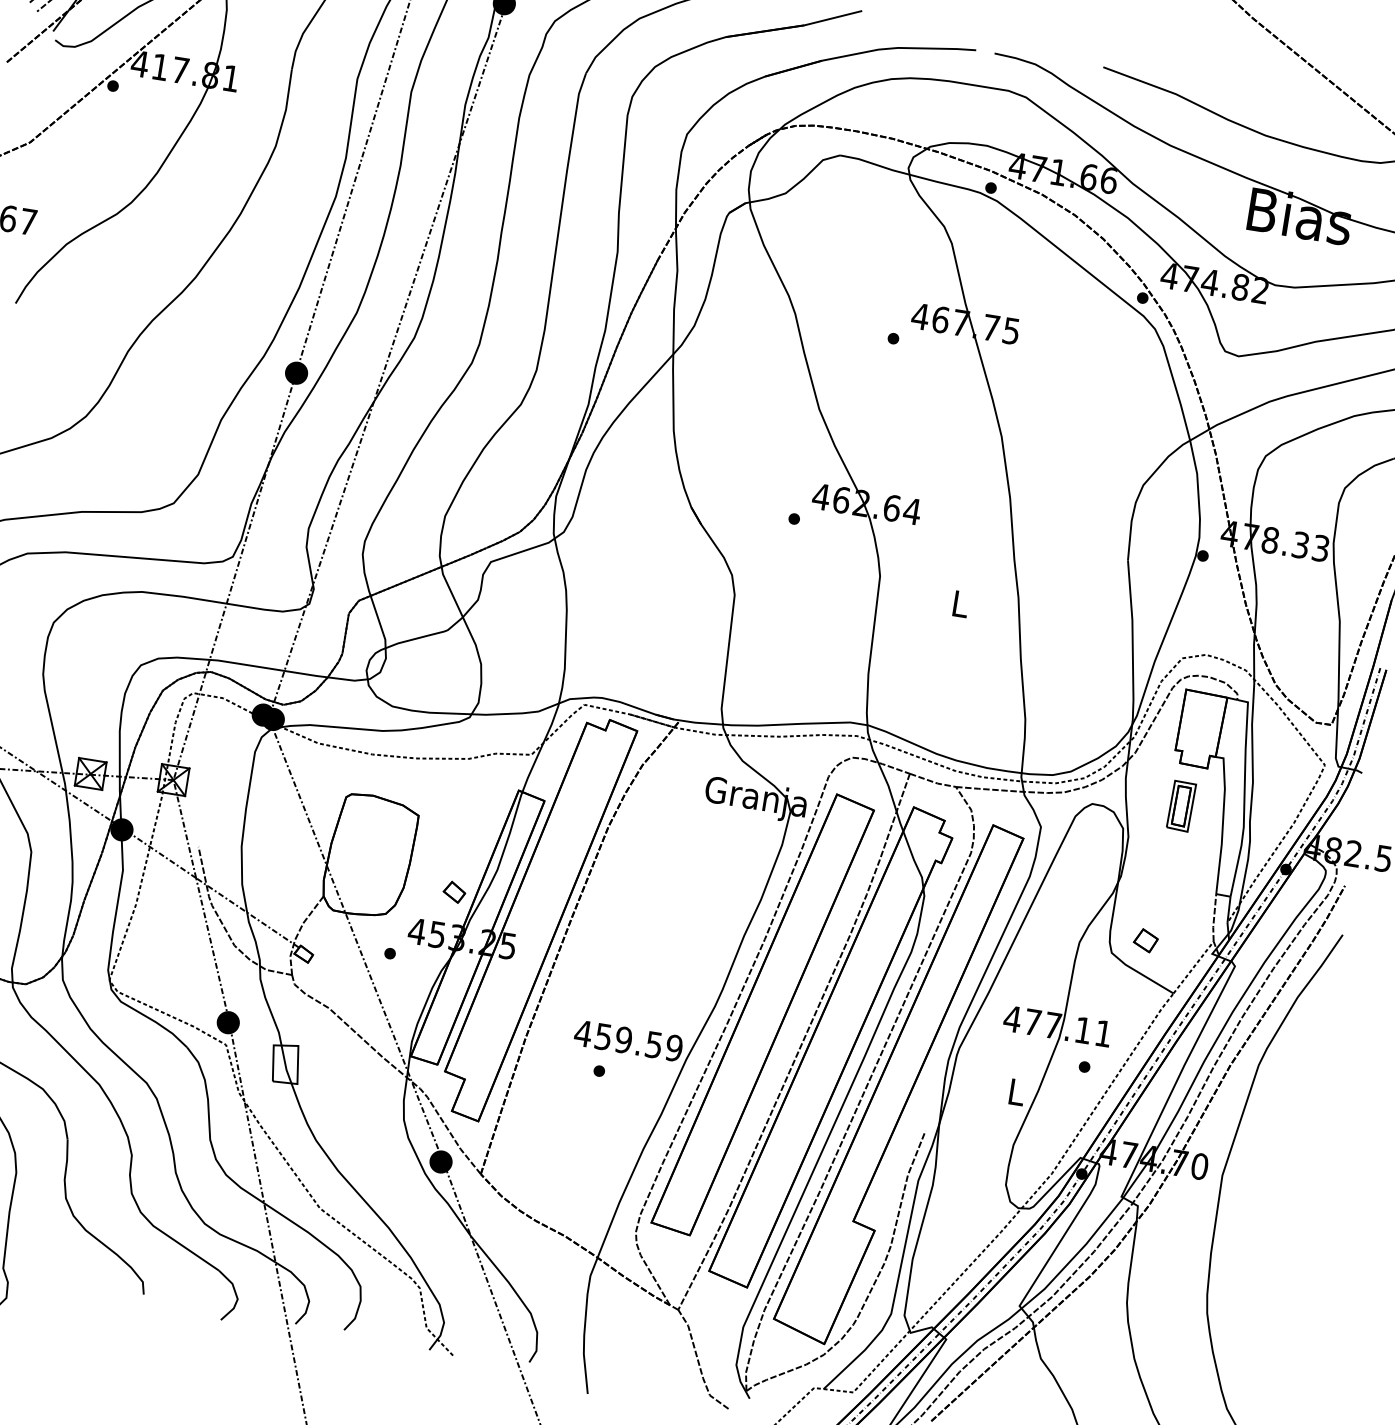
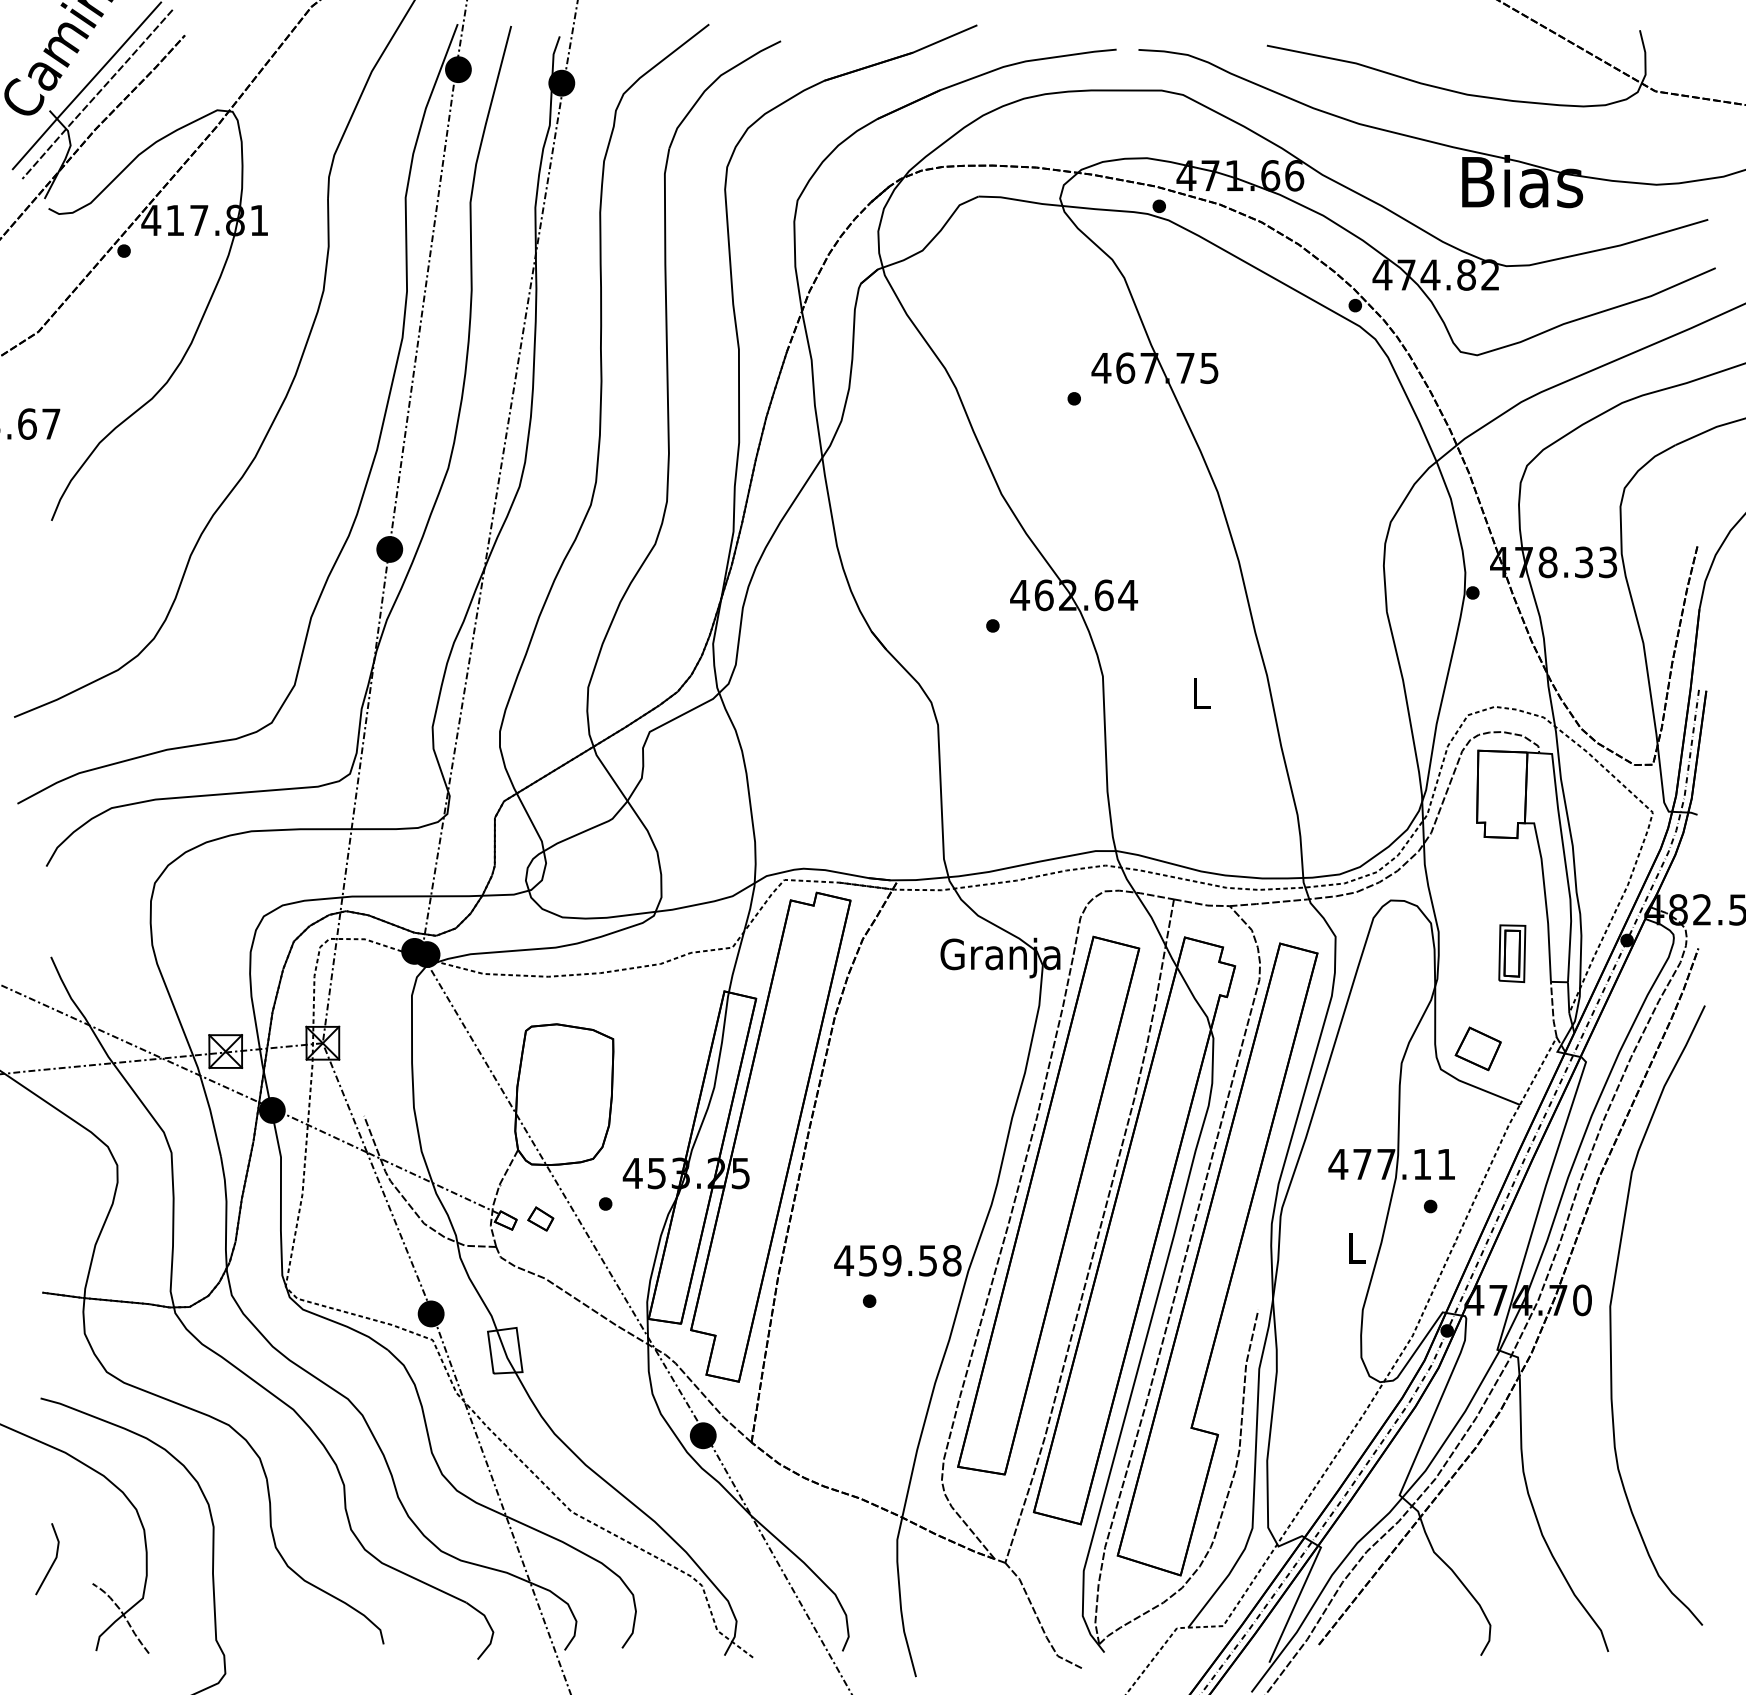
part: (1181, 806) -> (1512, 953), moved
part: (454, 891) -> (540, 1218), moved
part: (1145, 940) -> (1477, 1048), size x1.67
text: (673, 1047) -> (951, 1260), 459.59 -> 459.58

